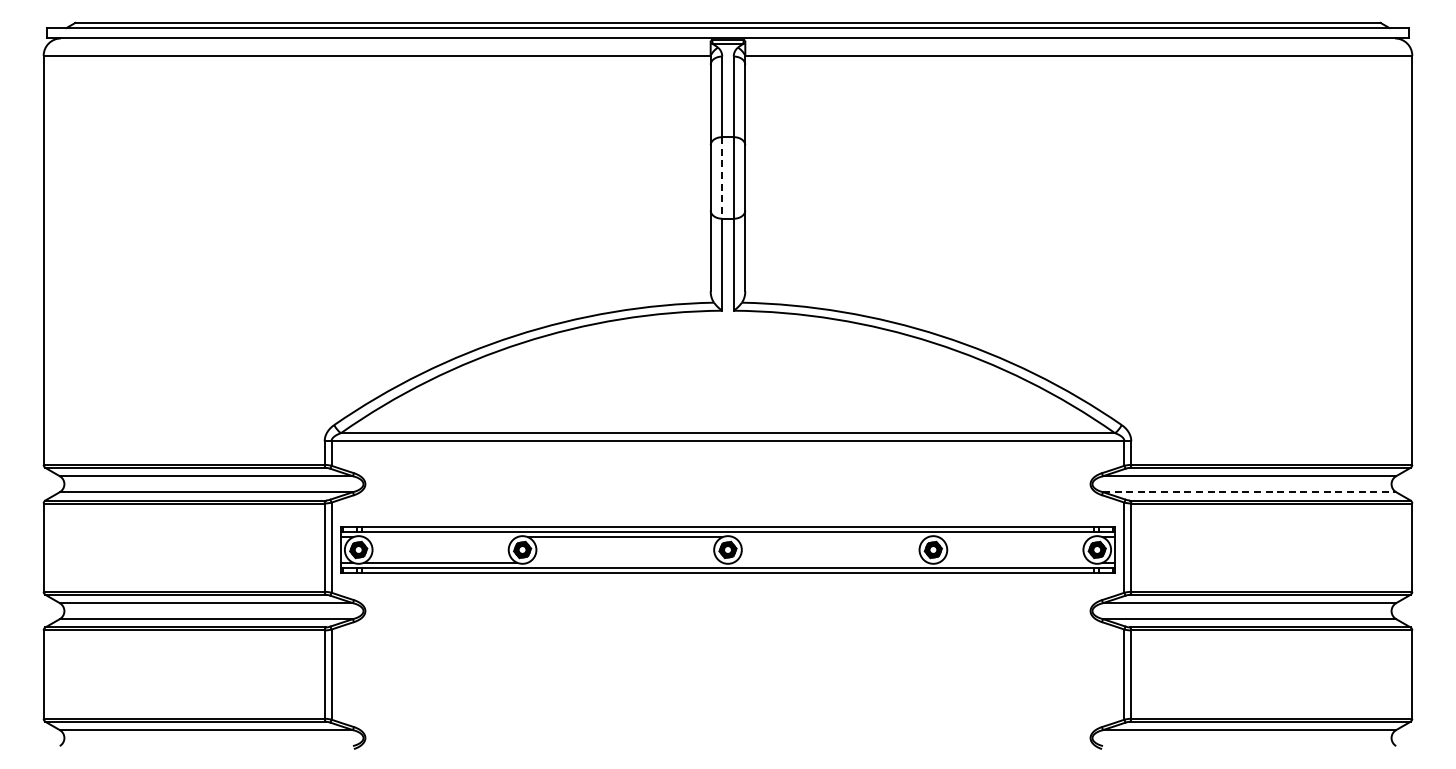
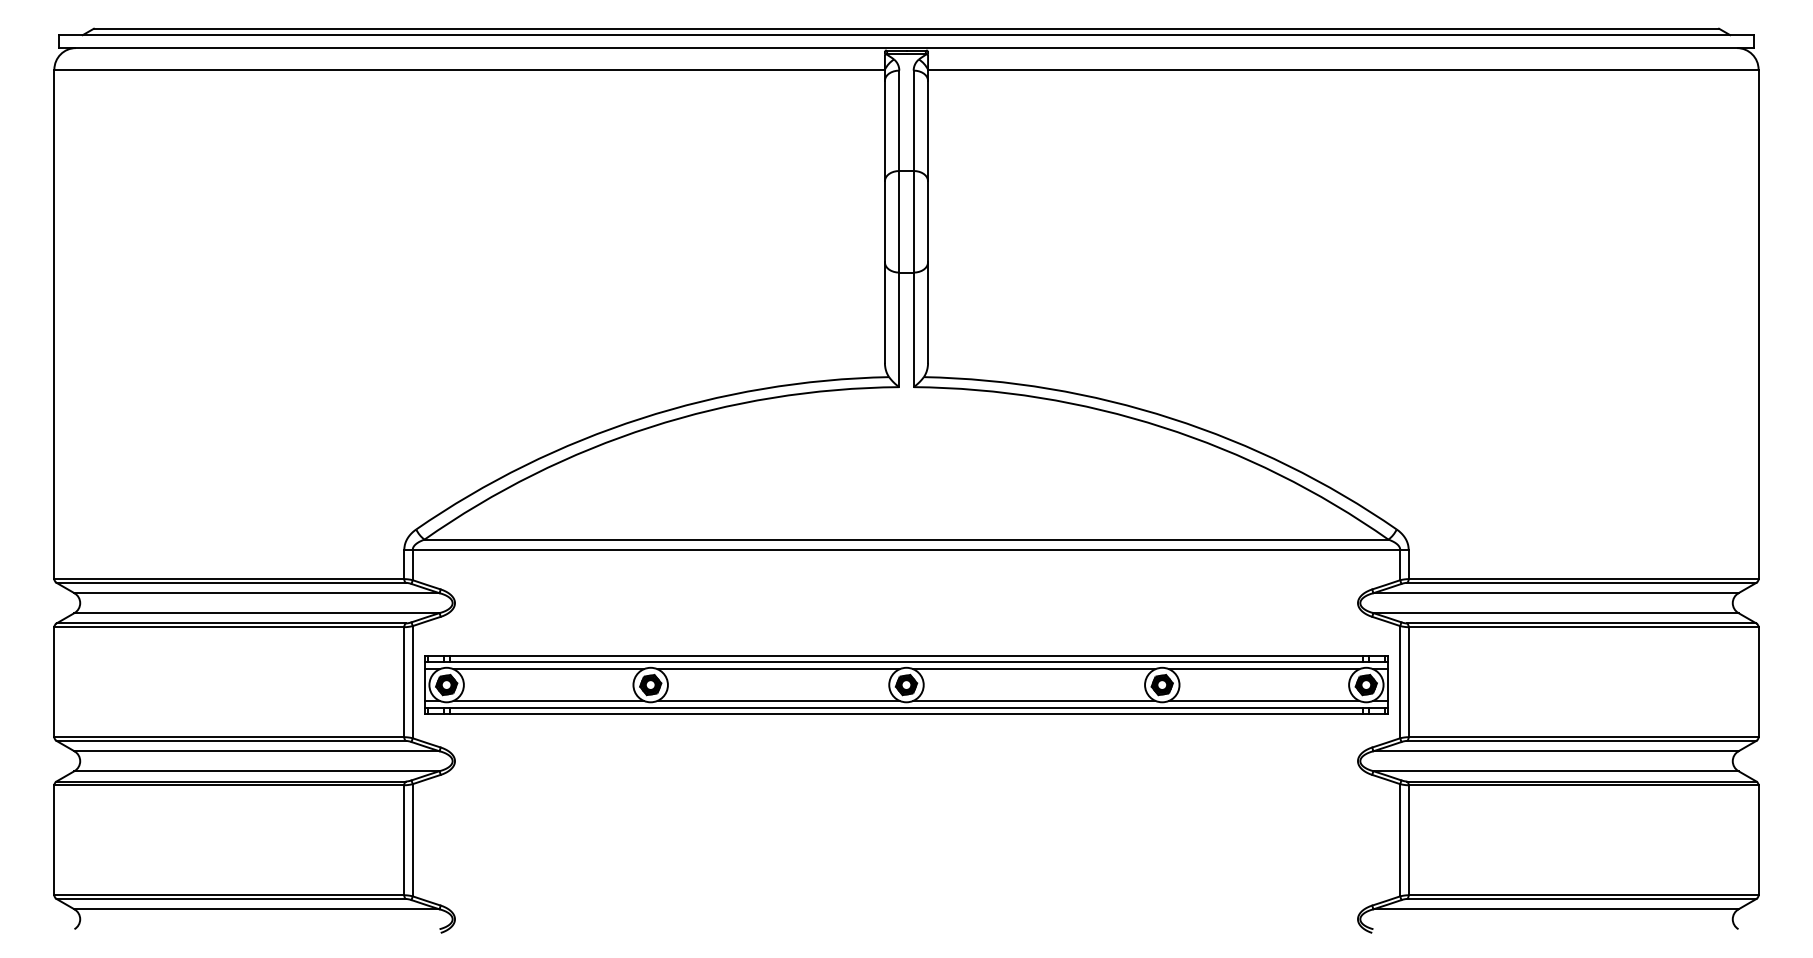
line: (722, 177) -> (899, 221), dashed -> solid
line: (1249, 492) -> (1555, 613), dashed -> solid
line: (440, 537) -> (548, 669), added
line: (830, 537) -> (1034, 669), added
line: (1014, 537) -> (1263, 669), added
line: (625, 562) -> (778, 700), added
line: (830, 562) -> (1034, 700), added
line: (1014, 562) -> (1263, 700), added

